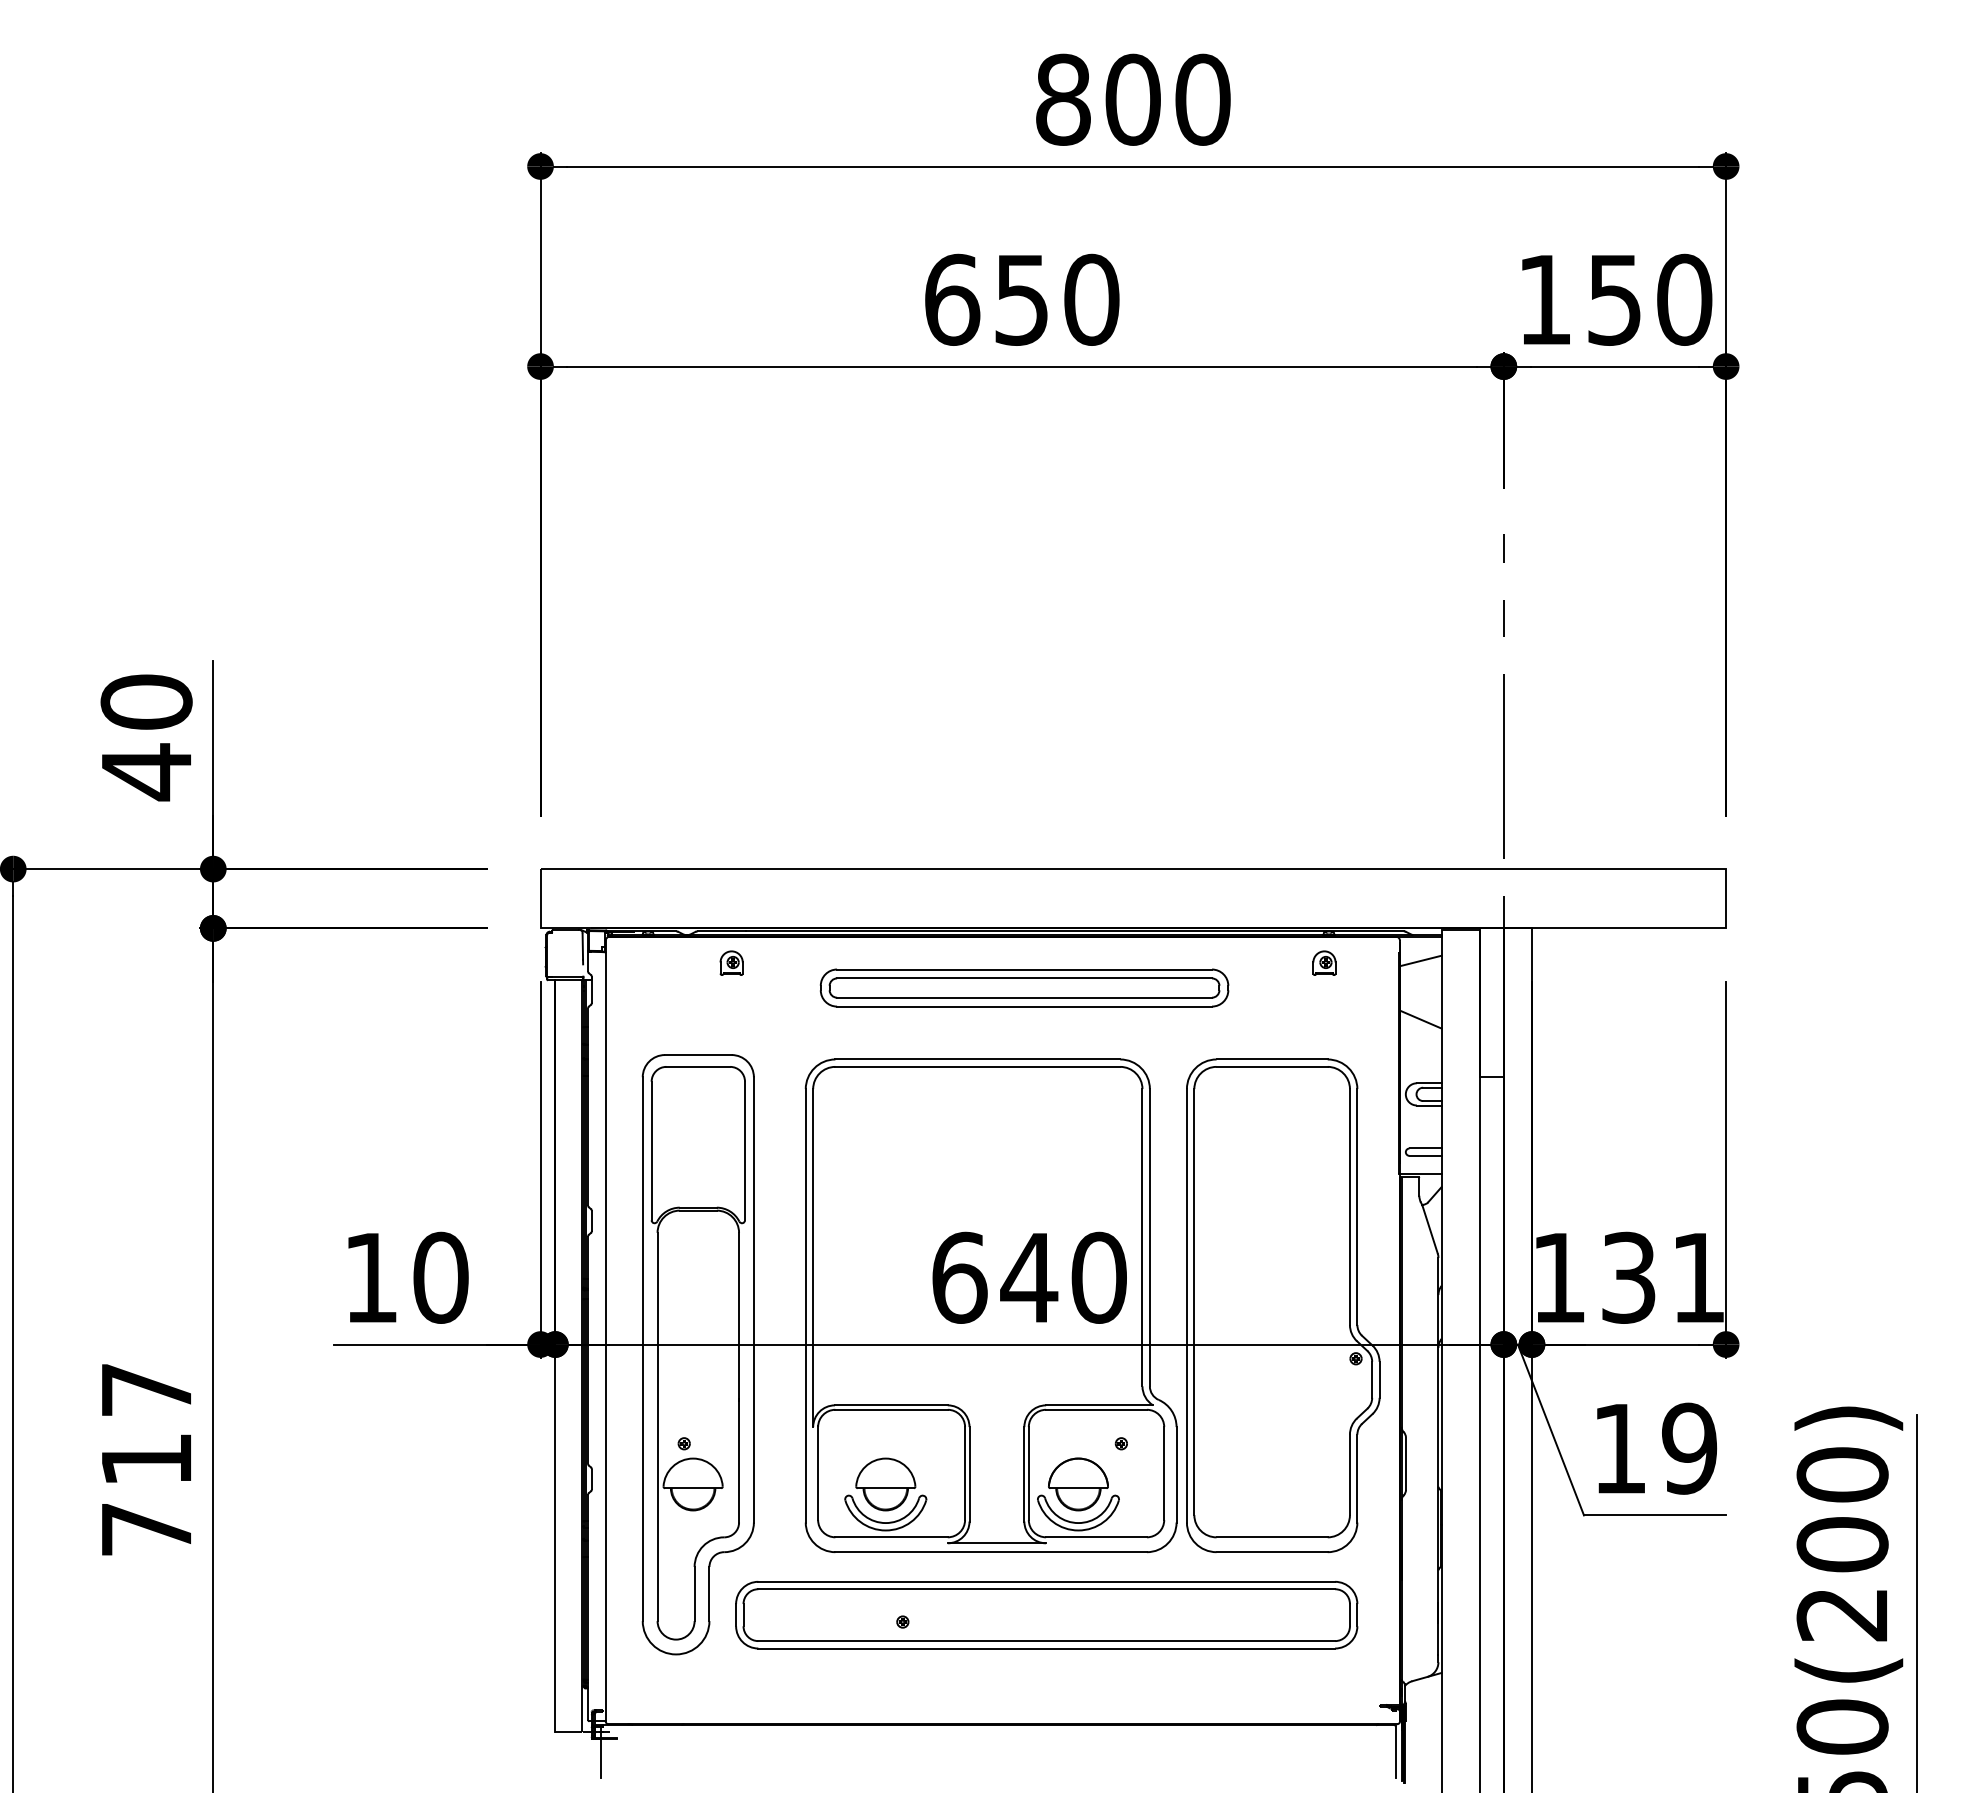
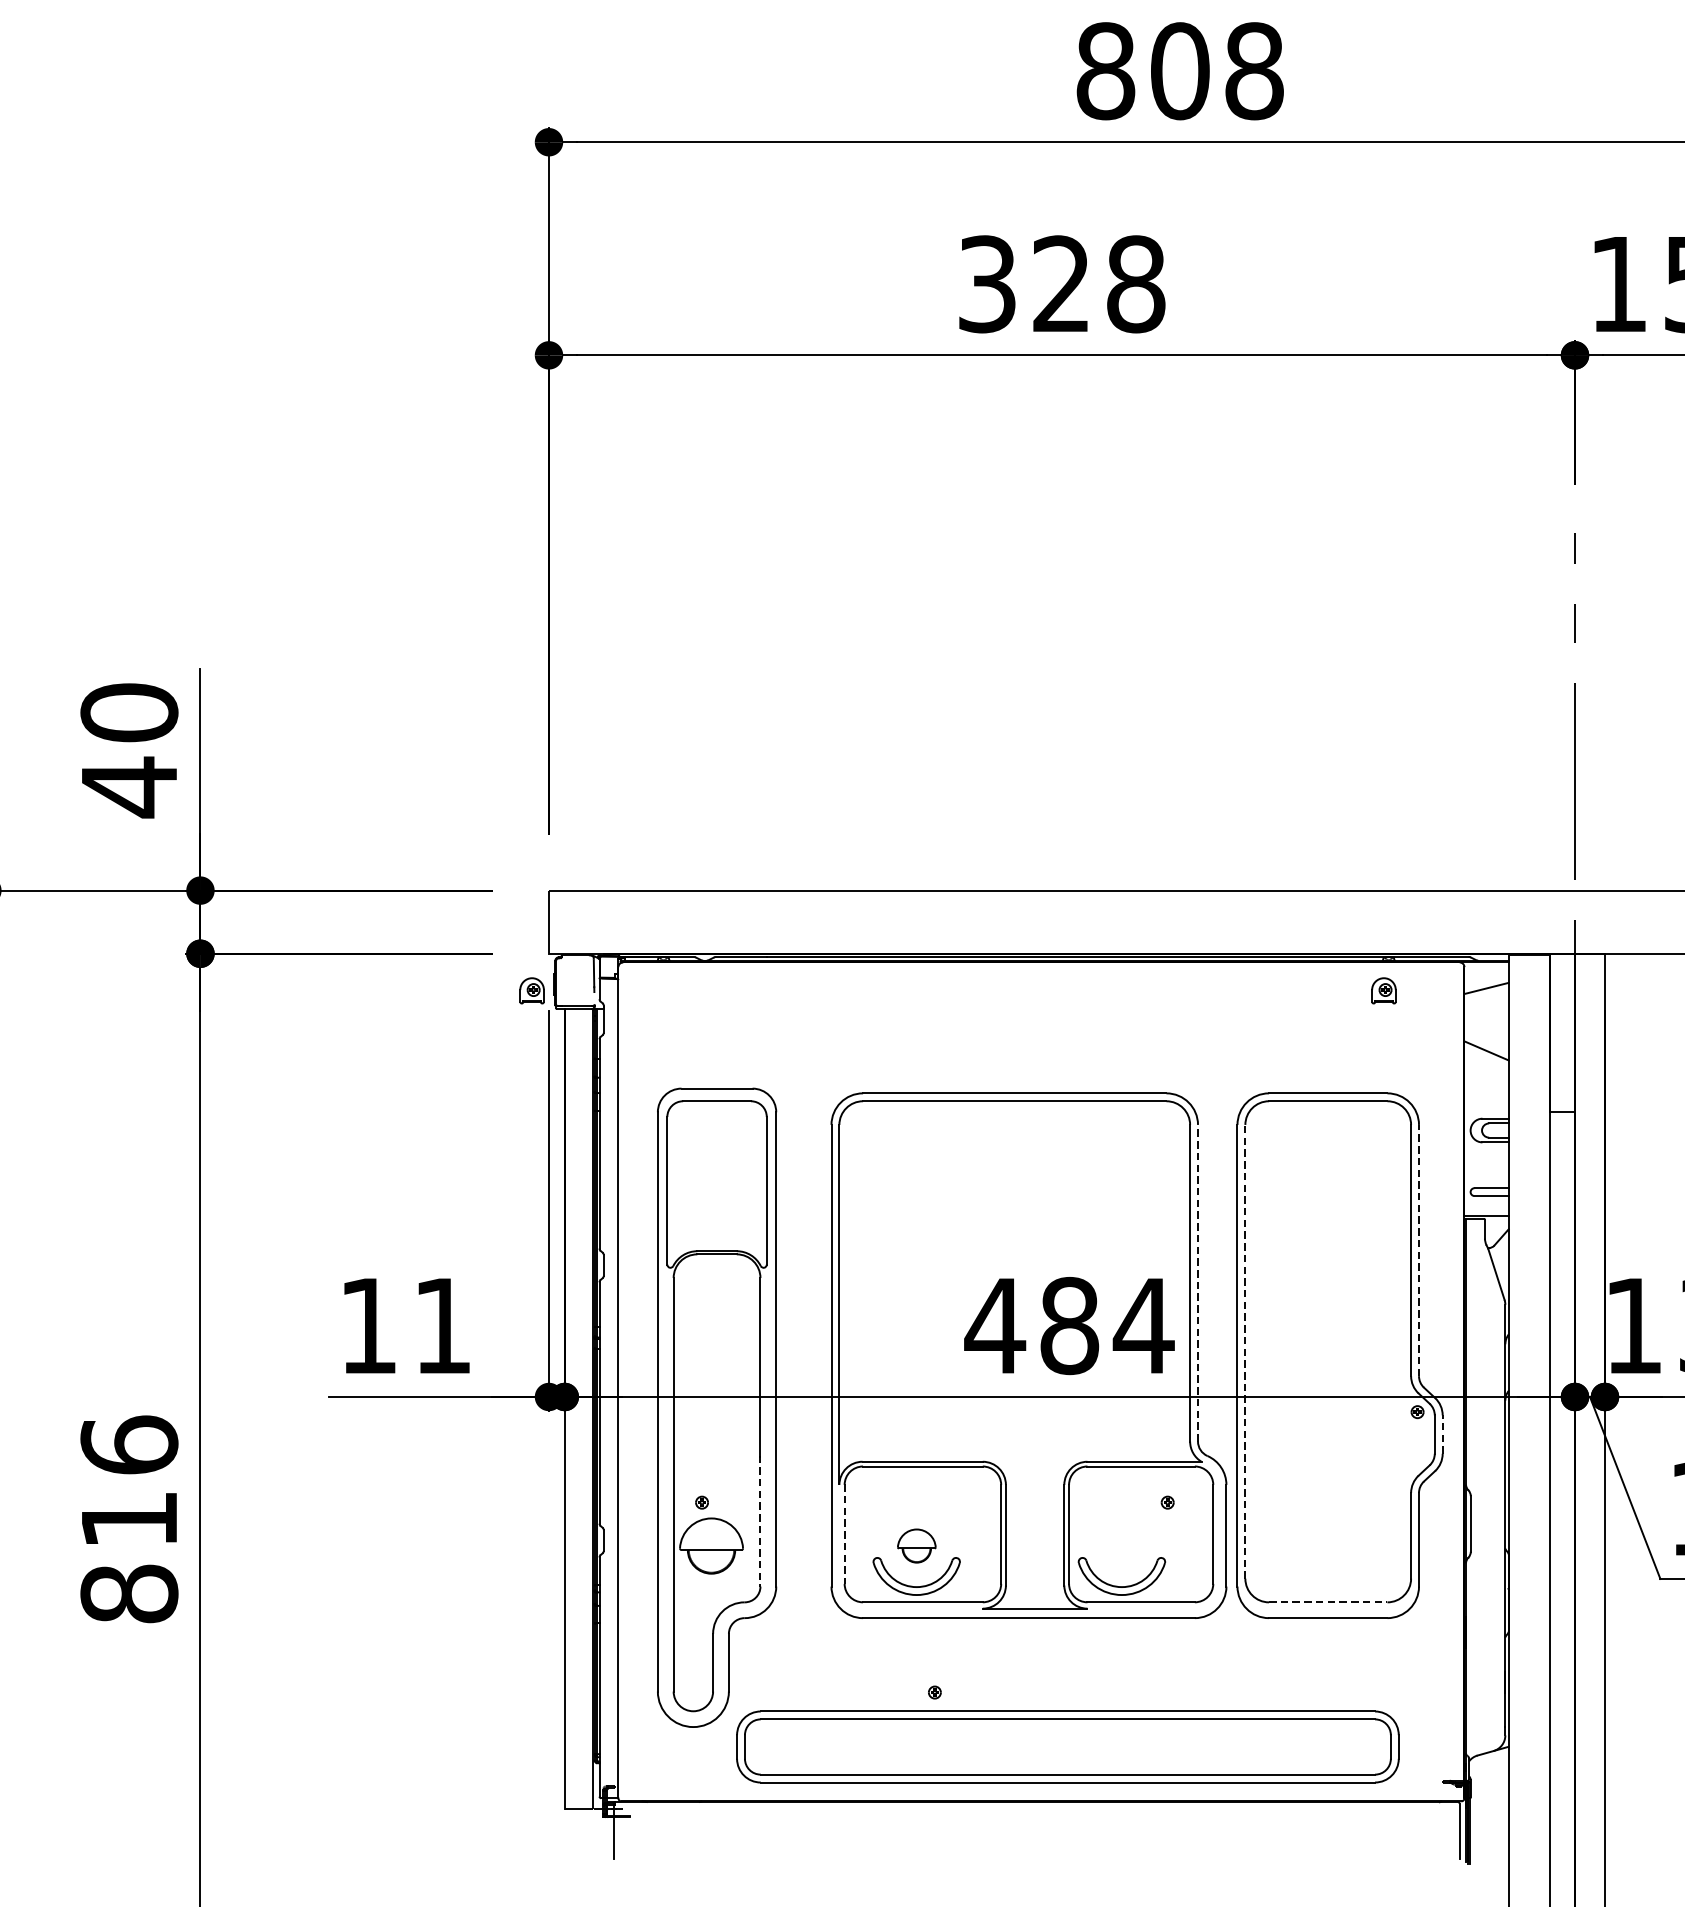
text: (1202, 99) -> (1254, 70), 800 -> 808
text: (1022, 299) -> (1062, 283), 650 -> 328
part: (731, 962) -> (531, 990), moved
part: (1024, 987) -> (1064, 1016), removed
line: (1357, 1207) -> (1419, 1251), solid -> dashed
line: (1149, 1237) -> (1197, 1282), solid -> dashed
text: (440, 1277) -> (442, 1325), 10 -> 11
text: (1029, 1277) -> (1069, 1325), 640 -> 484
line: (1194, 1301) -> (1245, 1351), solid -> dashed
line: (1379, 1379) -> (1442, 1434), solid -> dashed
text: (146, 1458) -> (129, 1518), 717 -> 816
line: (739, 1461) -> (760, 1521), solid -> dashed
line: (818, 1473) -> (845, 1534), solid -> dashed
part: (885, 1484) -> (916, 1546), size x0.6
part: (1078, 1484) -> (1121, 1546), removed
line: (1272, 1537) -> (1328, 1602), solid -> dashed
part: (1046, 1615) -> (1067, 1747), moved

